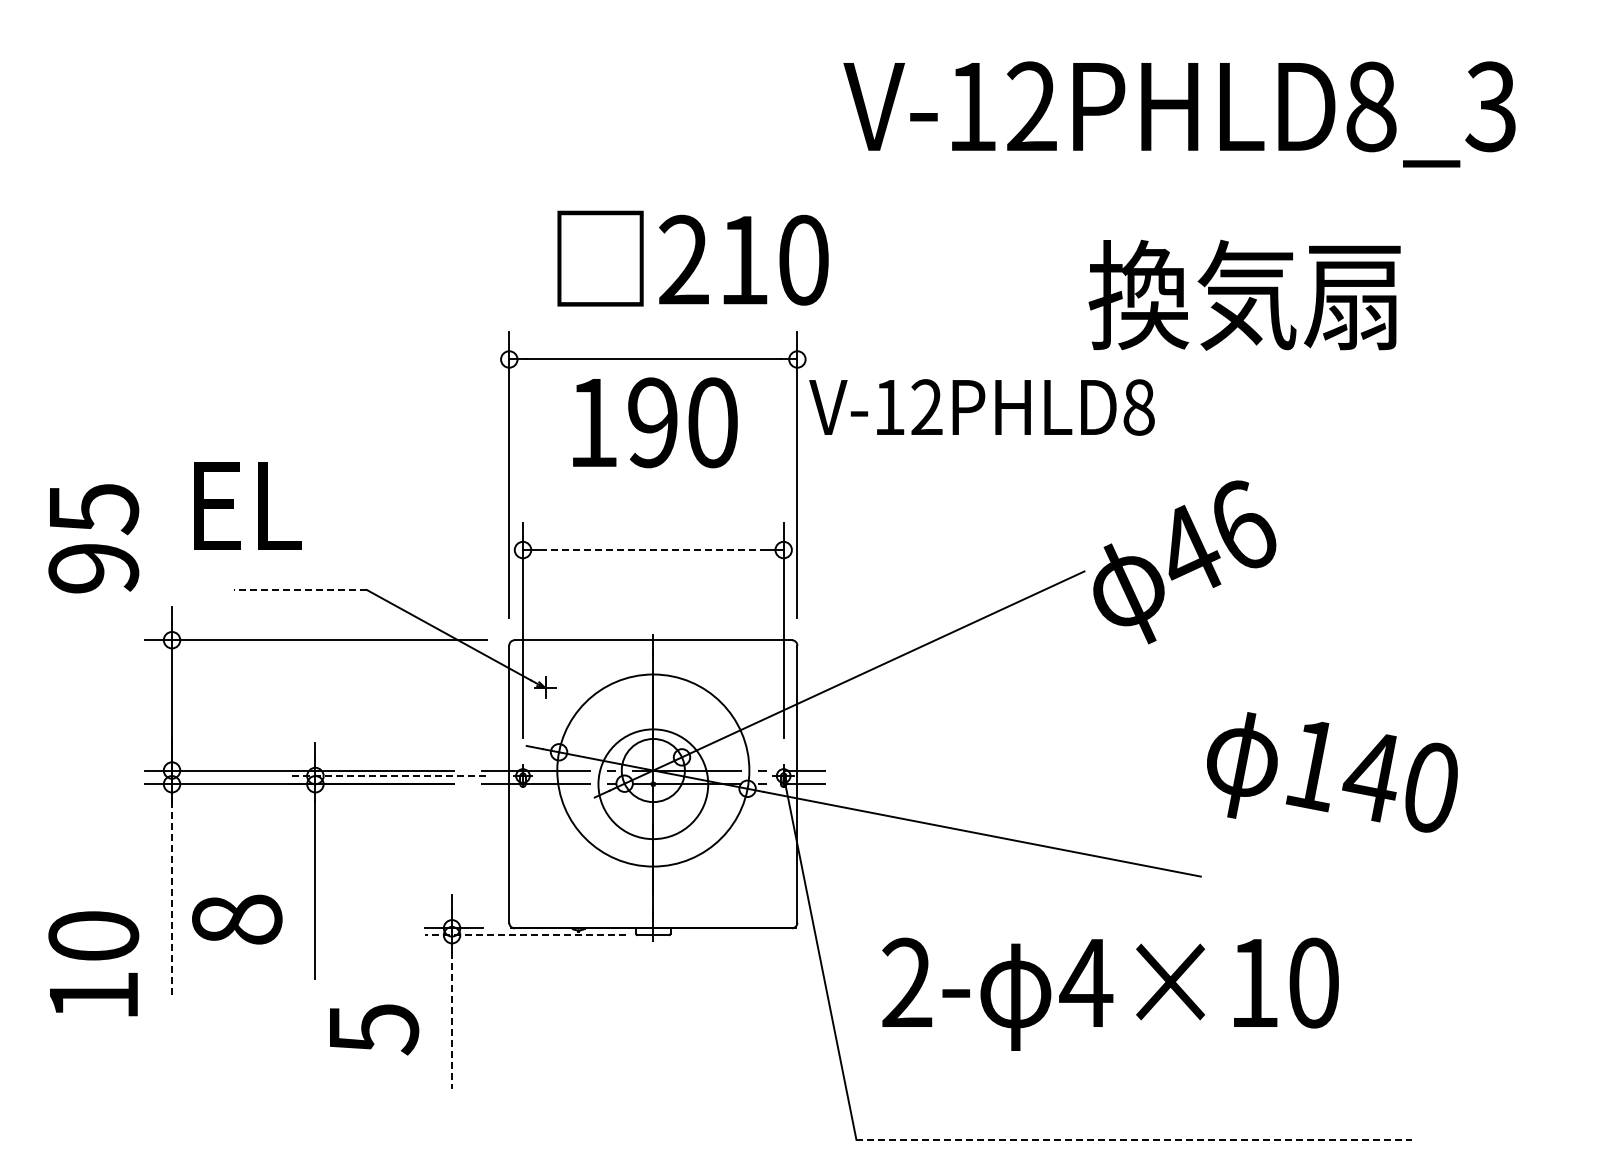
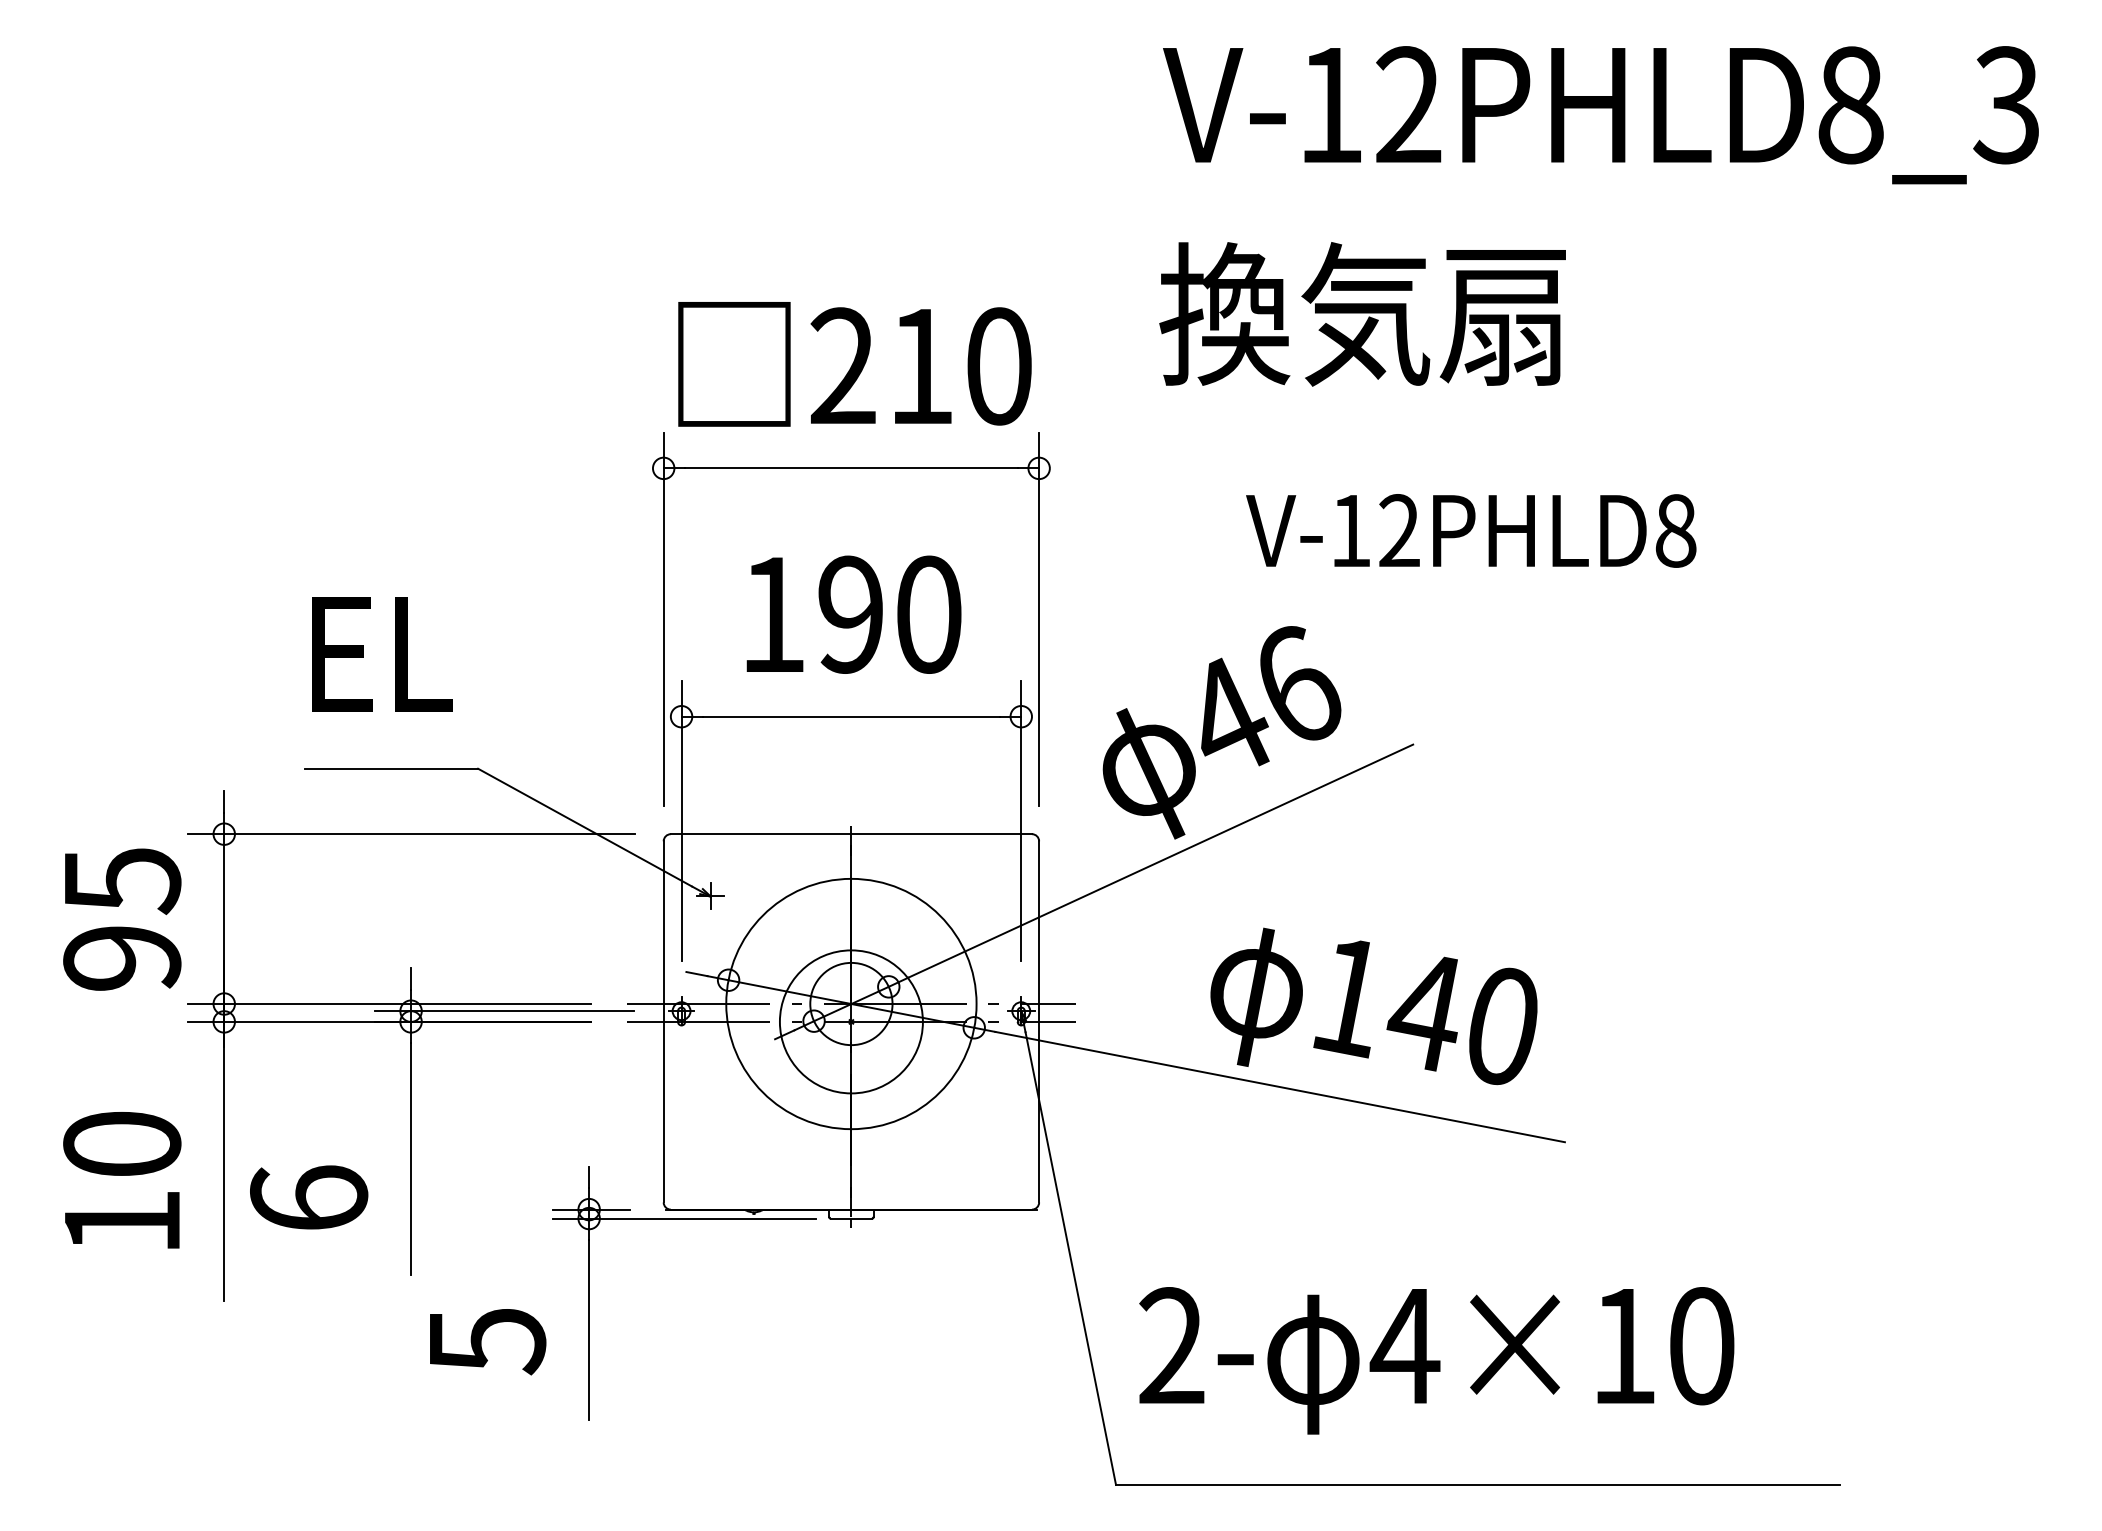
text: (1179, 114) -> (1600, 115), moved
text: (692, 258) -> (854, 364), moved
text: (1244, 294) -> (1362, 313), moved
text: (981, 407) -> (1470, 530), moved
text: (655, 422) -> (854, 614), moved
text: (247, 505) -> (381, 653), moved
text: (93, 538) -> (121, 919), moved
line: (653, 550) -> (851, 717), dashed -> solid
text: (1184, 562) -> (1221, 732), moved
line: (300, 589) -> (391, 768), dashed -> solid
text: (1332, 772) -> (1374, 1006), moved
line: (386, 776) -> (503, 1011), dashed -> solid
line: (172, 899) -> (224, 1172), dashed -> solid
text: (236, 919) -> (308, 1198), 8 -> 6
line: (525, 935) -> (684, 1218), dashed -> solid
text: (93, 963) -> (121, 1179), moved
text: (1110, 993) -> (1436, 1359), moved
line: (452, 1020) -> (589, 1329), dashed -> solid
line: (1134, 1139) -> (1478, 1484), dashed -> solid

